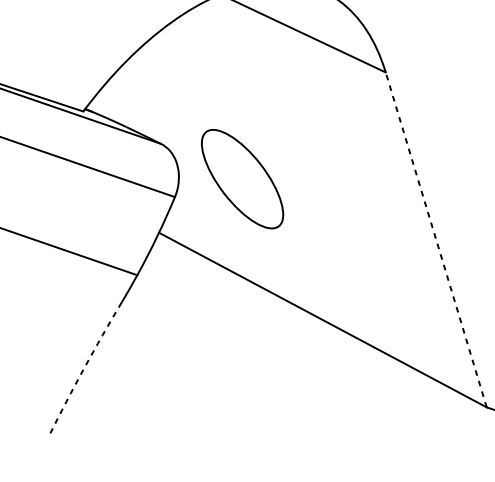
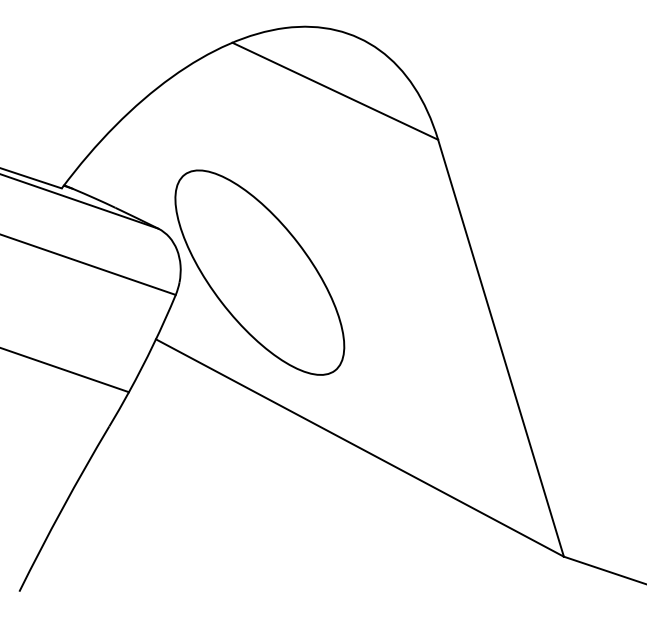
part: (242, 179) -> (259, 272), size x1.67
line: (436, 240) -> (501, 348), dashed -> solid
arc: (83, 368) -> (62, 508), dashed -> solid

